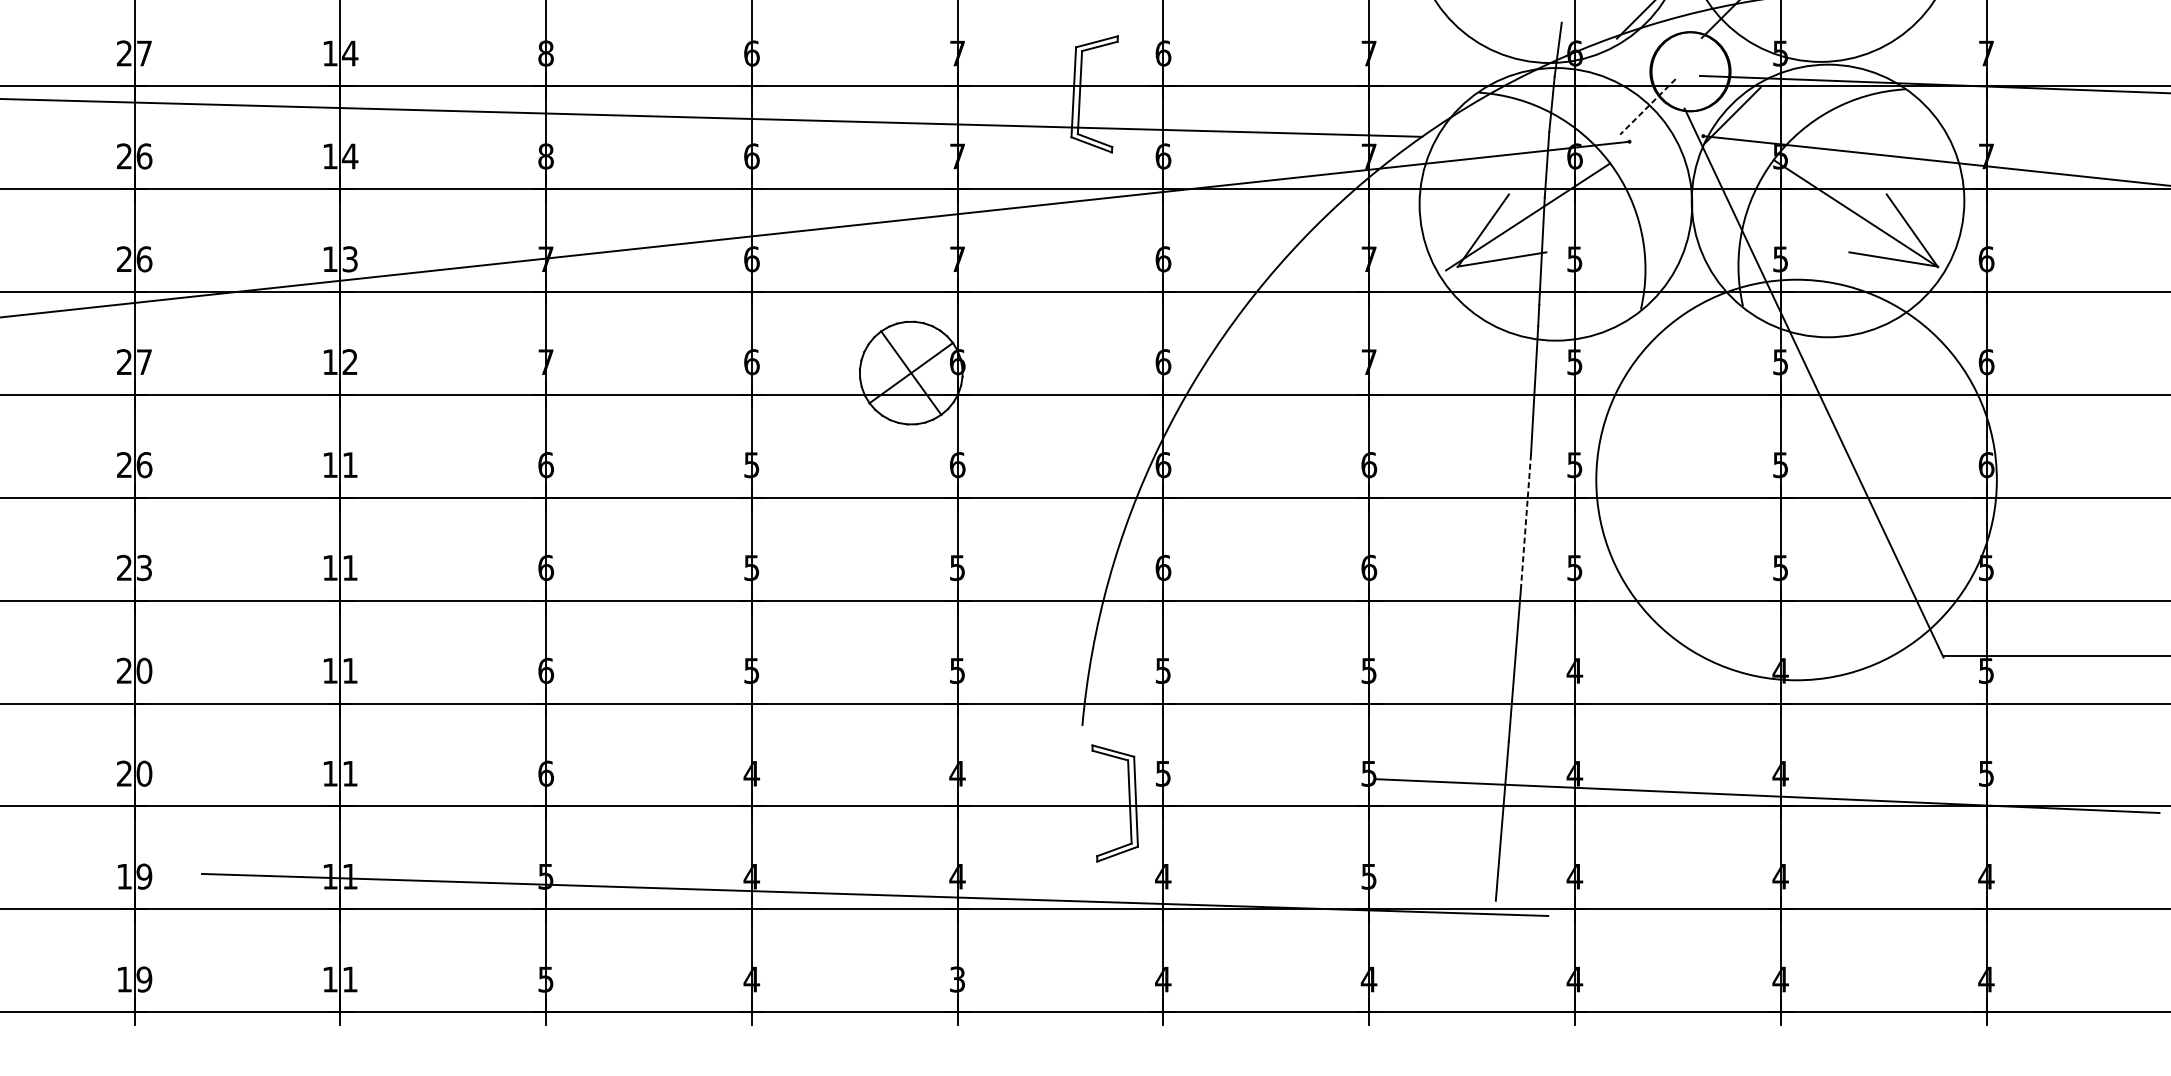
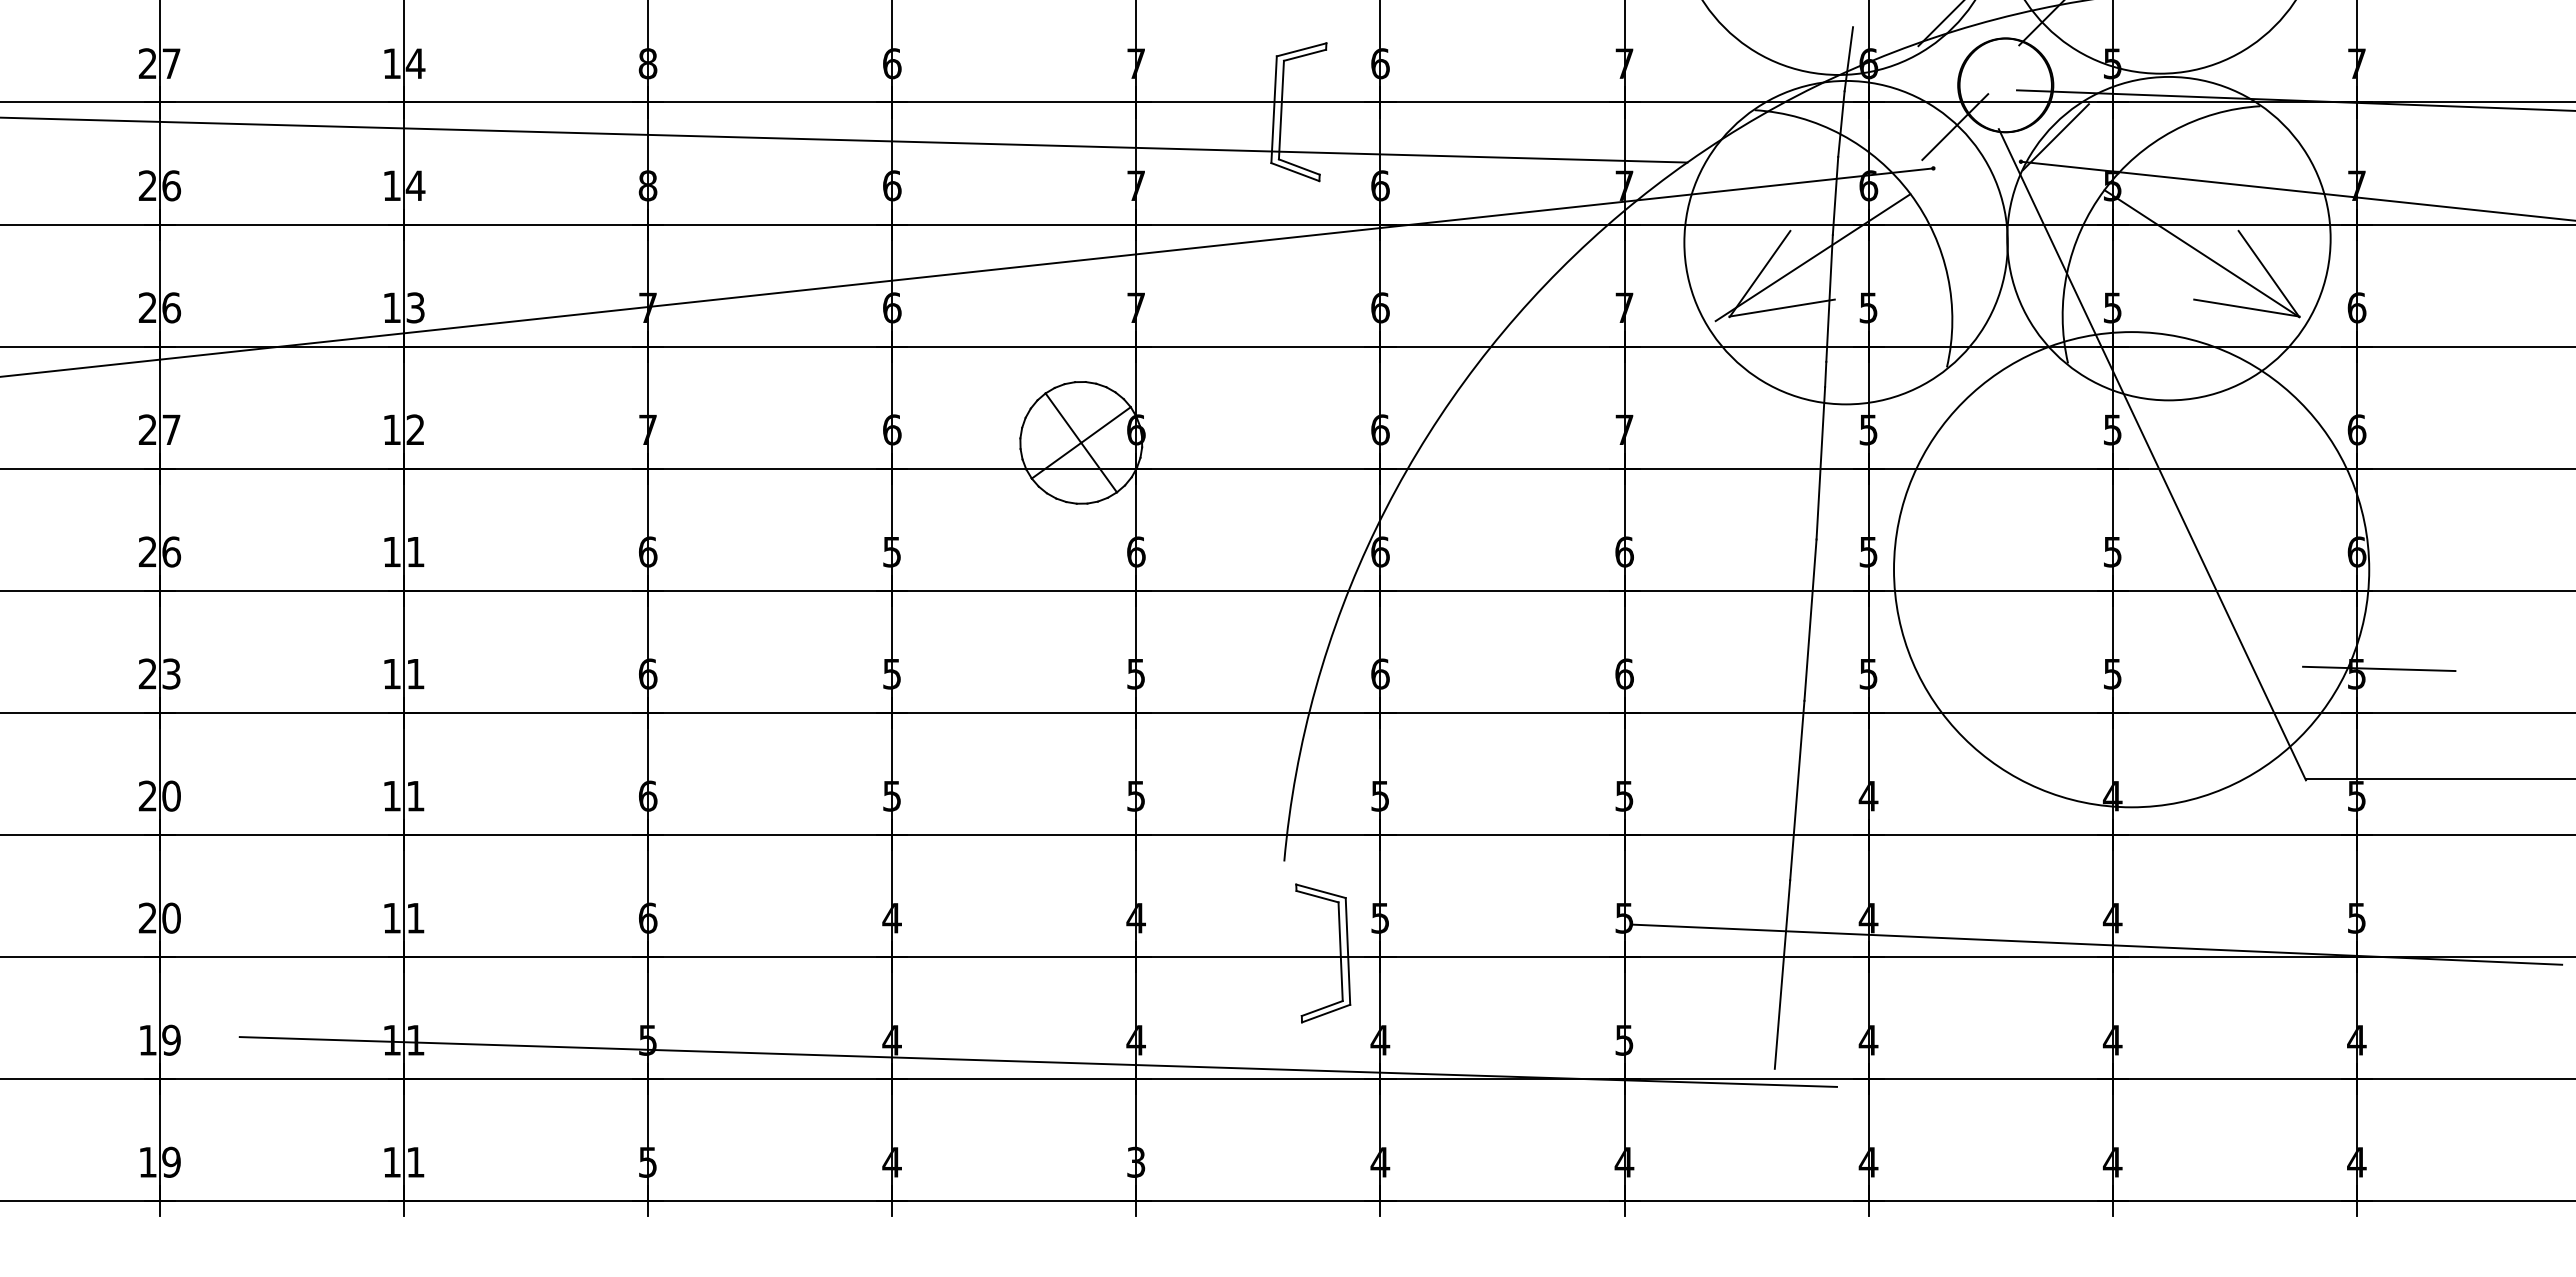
line: (1648, 107) -> (1955, 127), dashed -> solid
line: (1525, 522) -> (1810, 620), dashed -> solid
line: (2005, 563) -> (2379, 668), added

